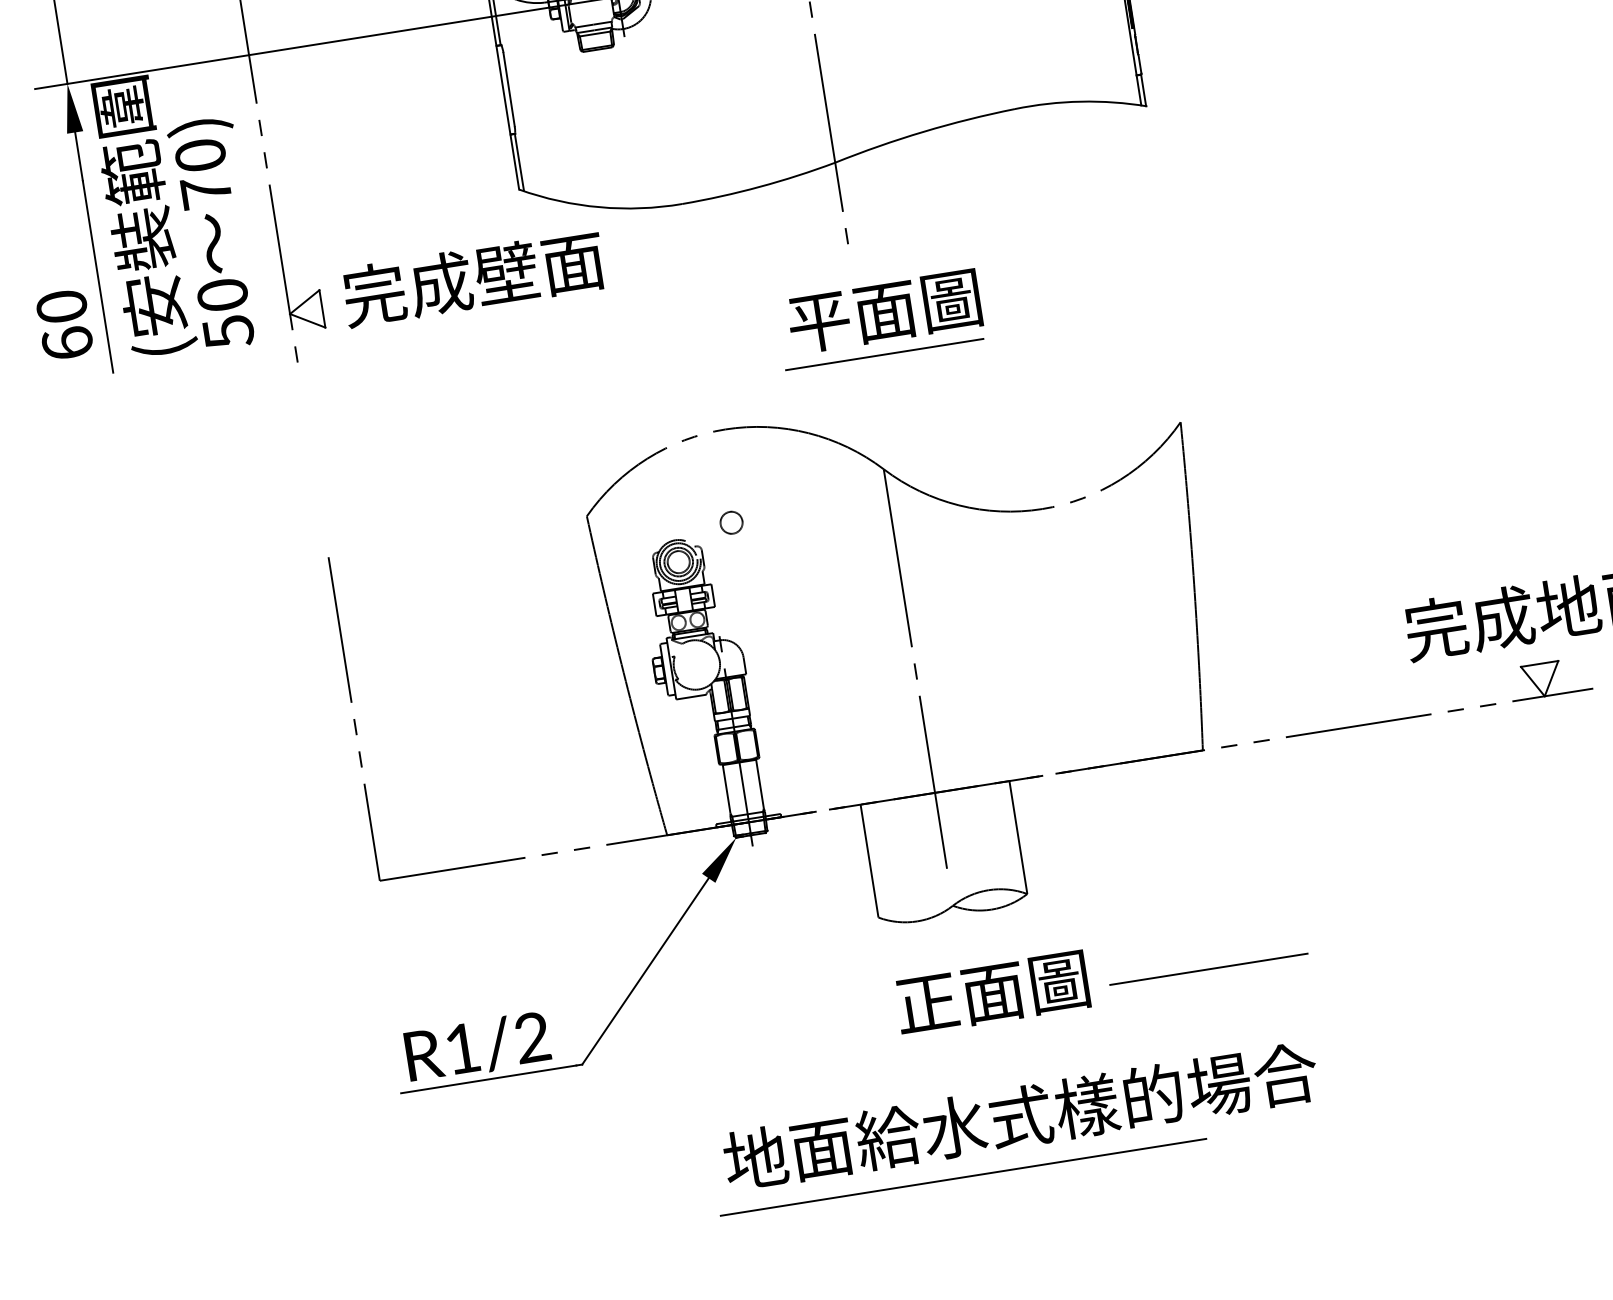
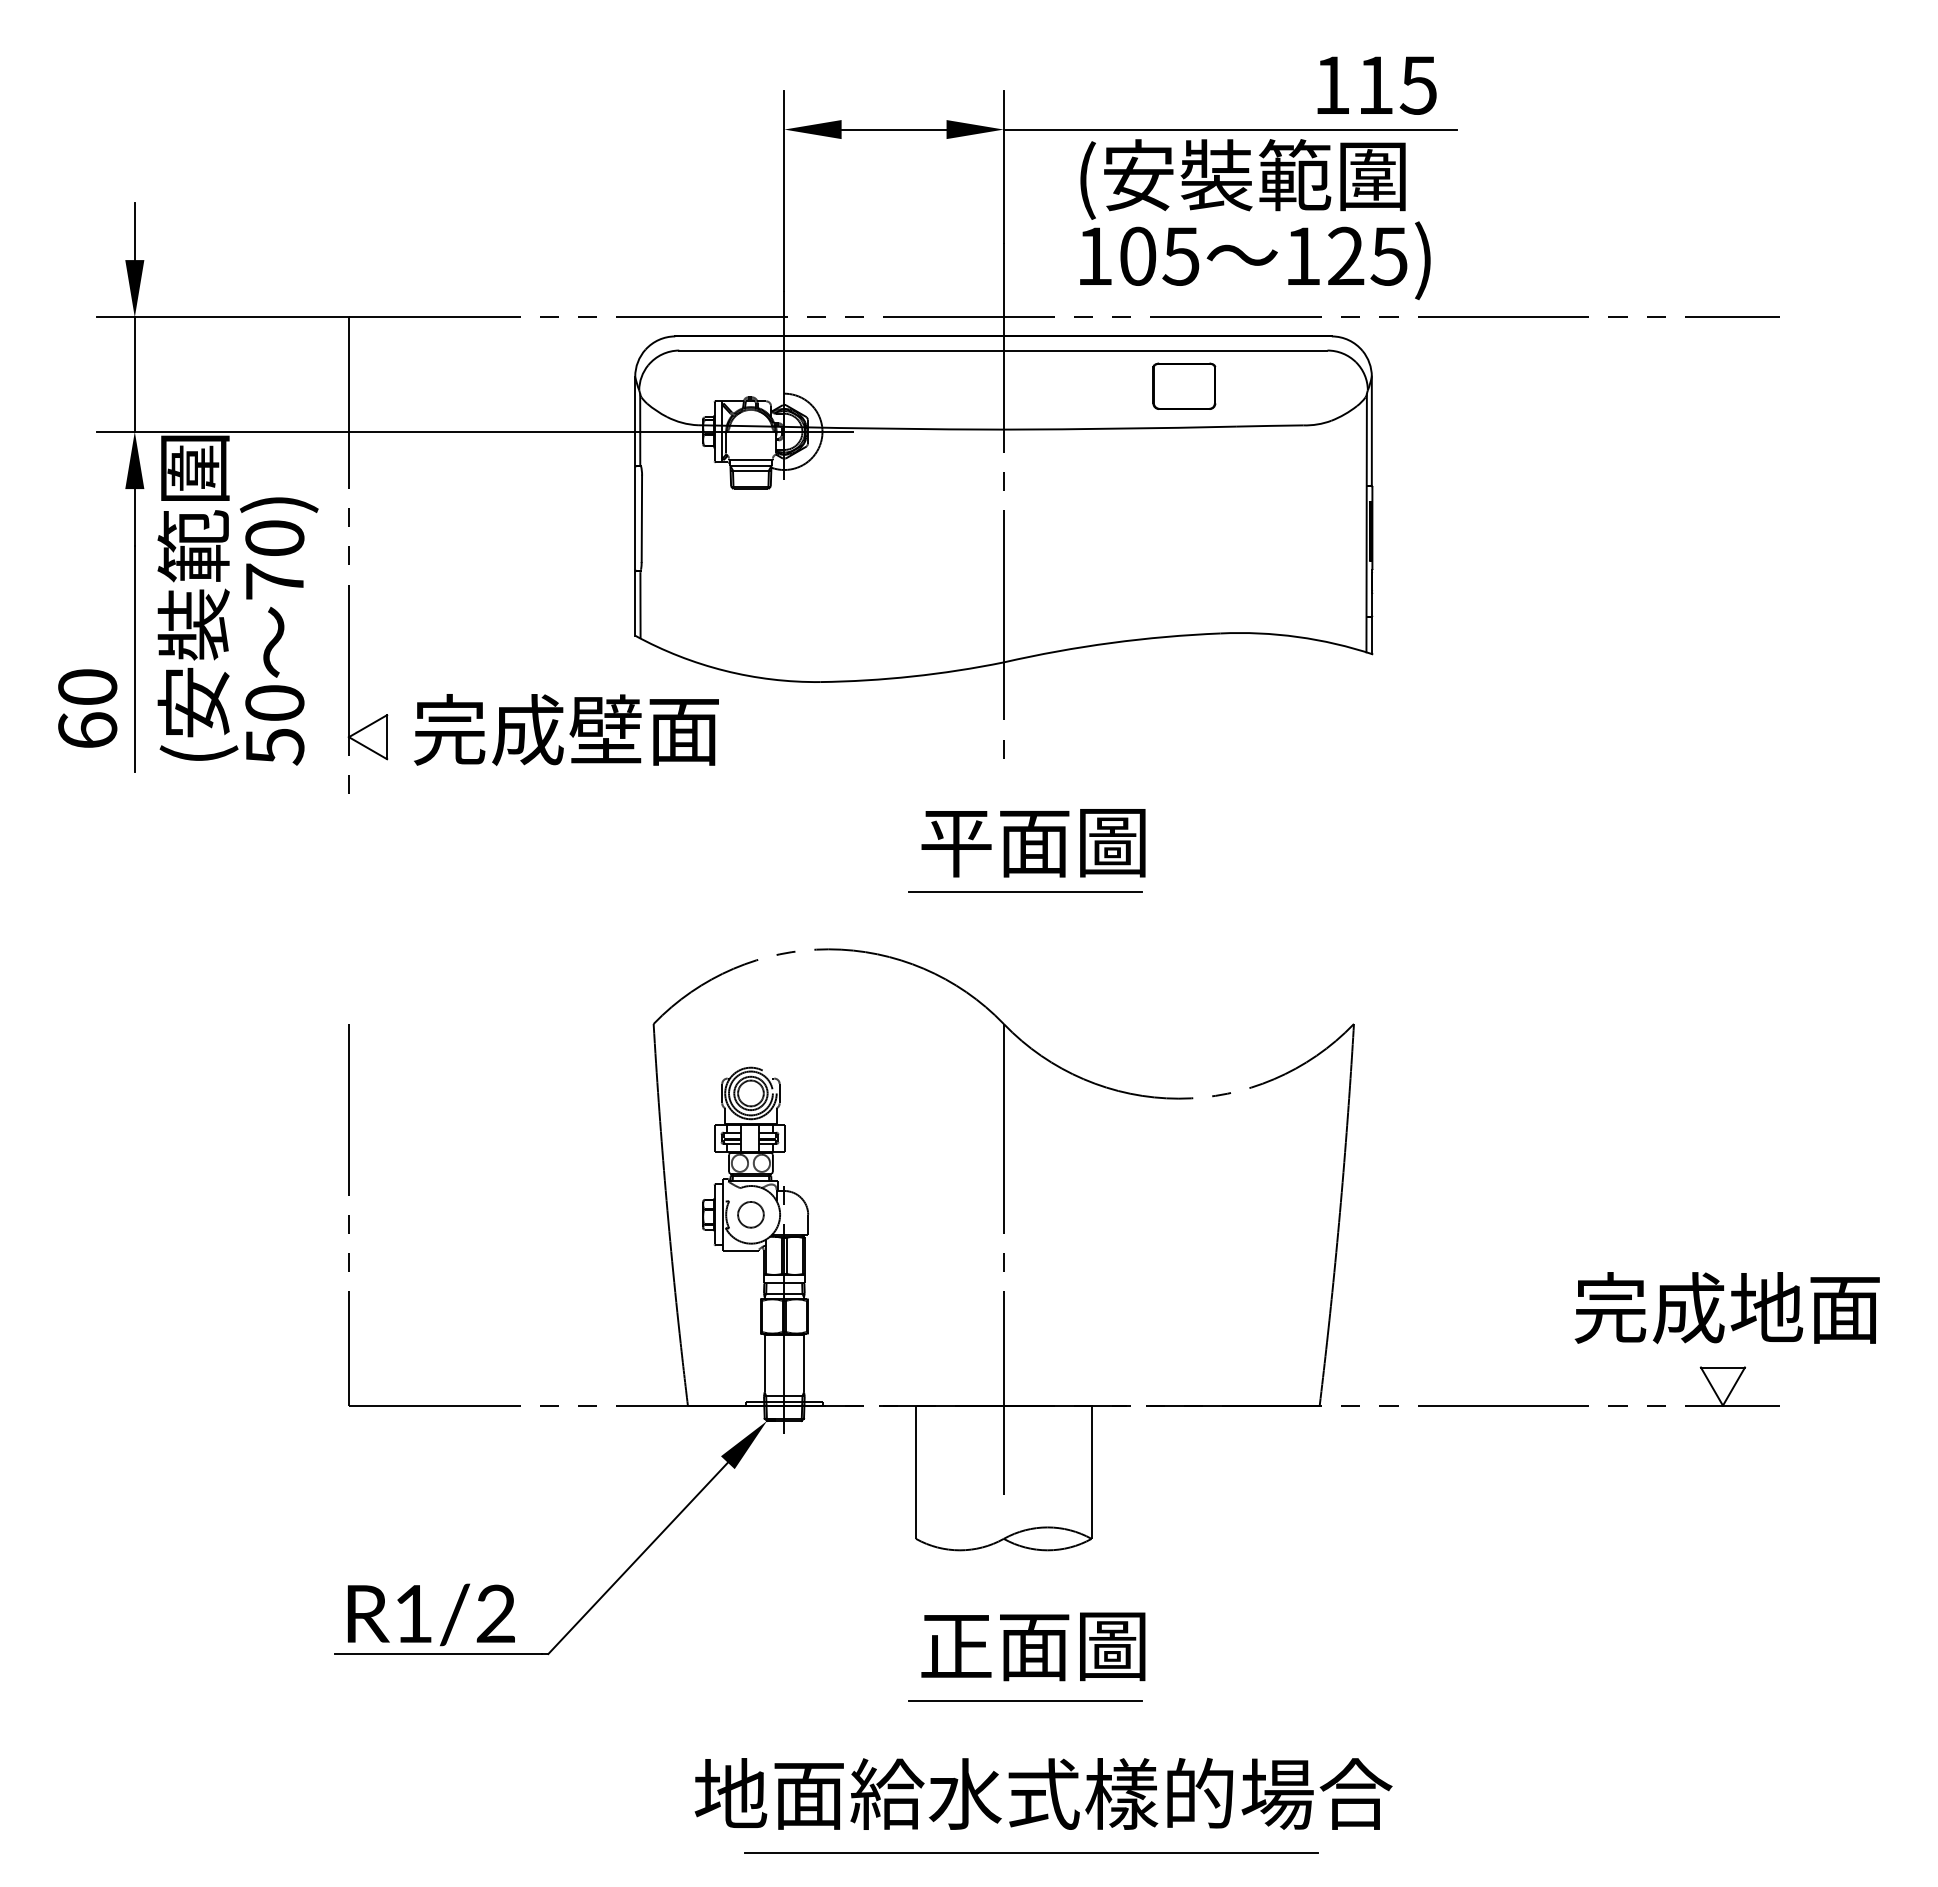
circle: (731, 522) -> (750, 1214), moved
line: (1208, 969) -> (1025, 1700), moved
line: (963, 1176) -> (1031, 1852), moved

